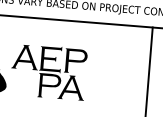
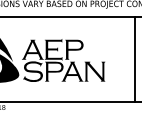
fill: (22, 83) -> (32, 71), added
fill: (98, 89) -> (94, 71), added

